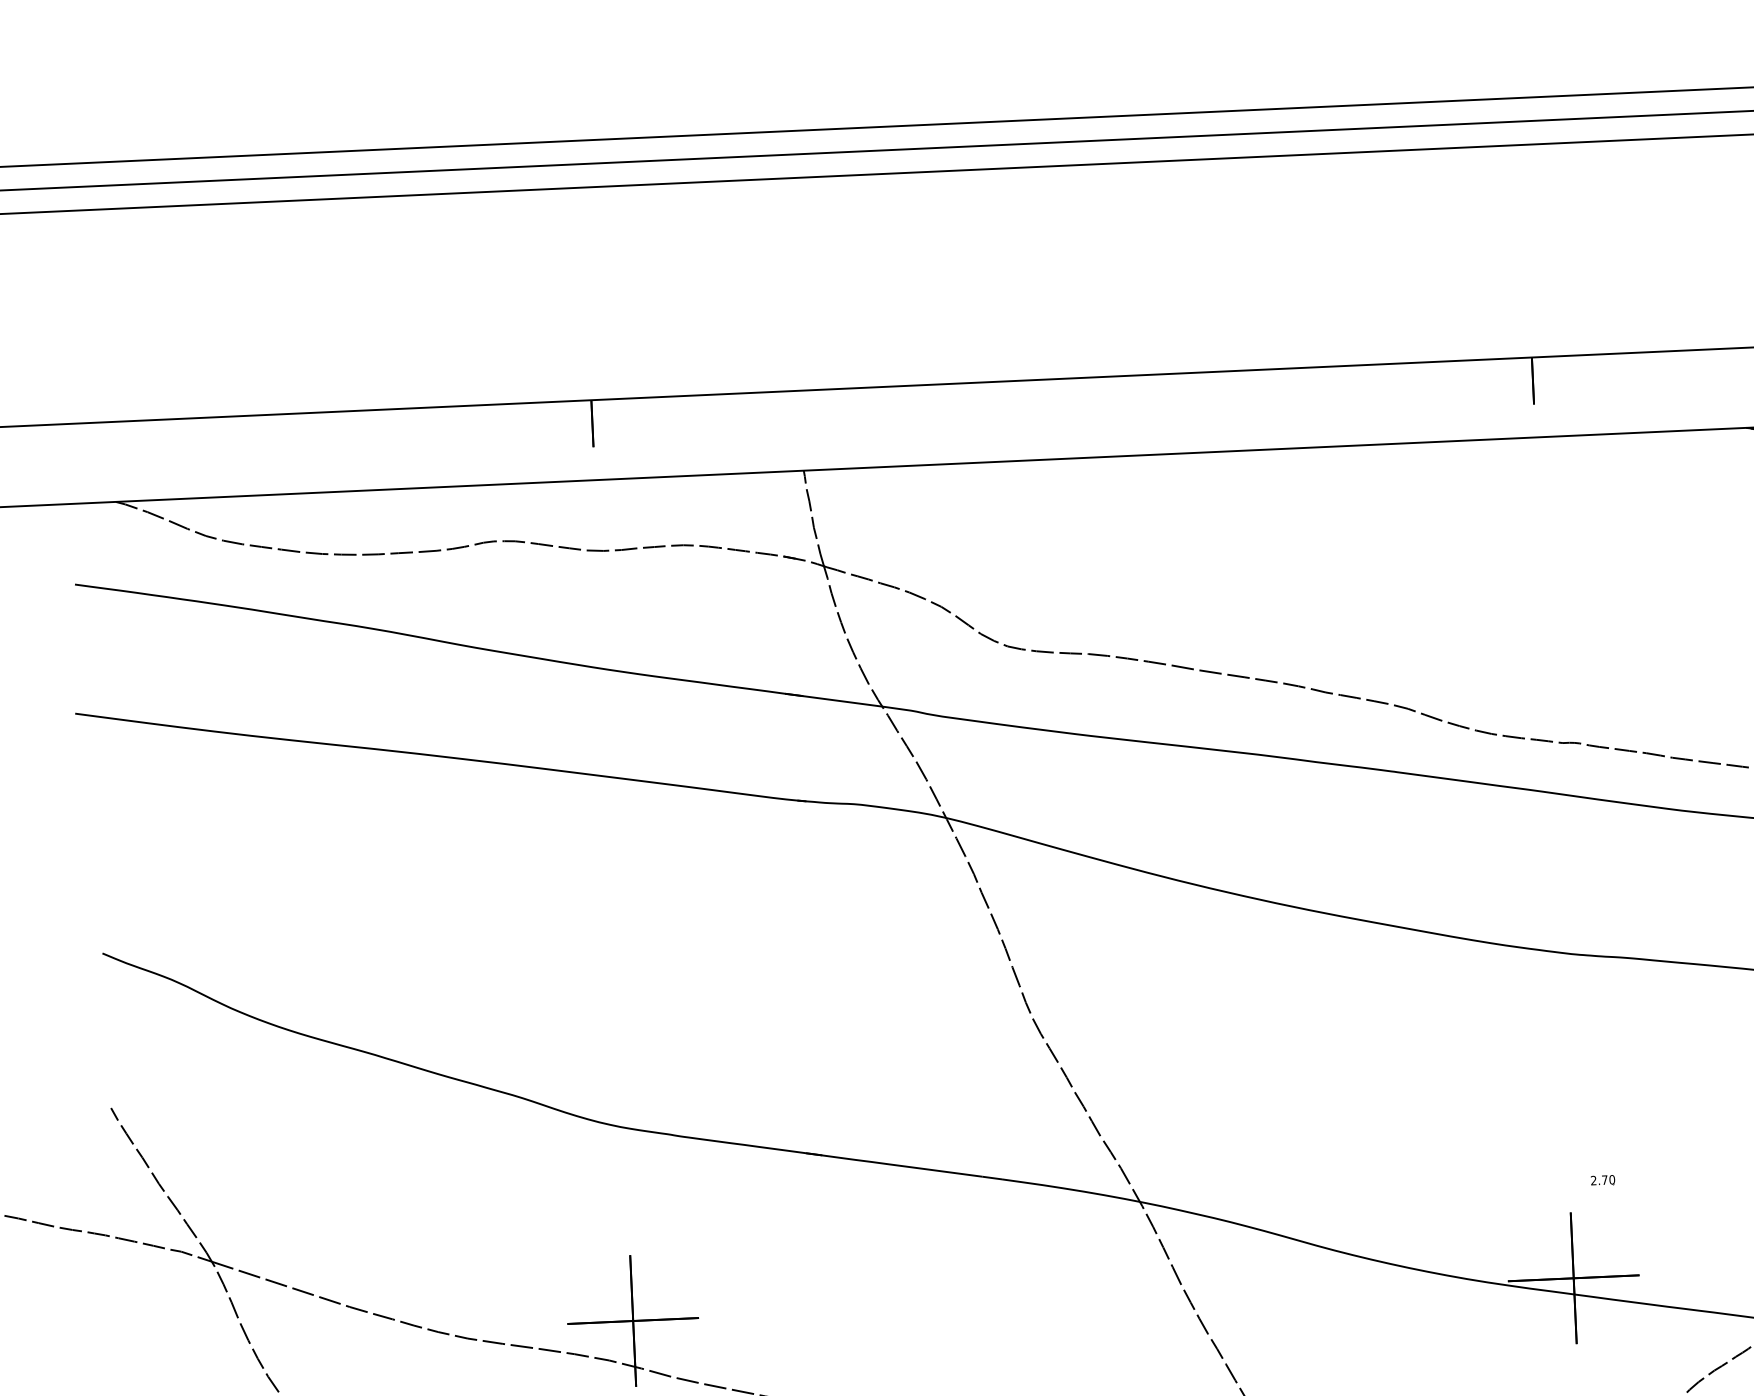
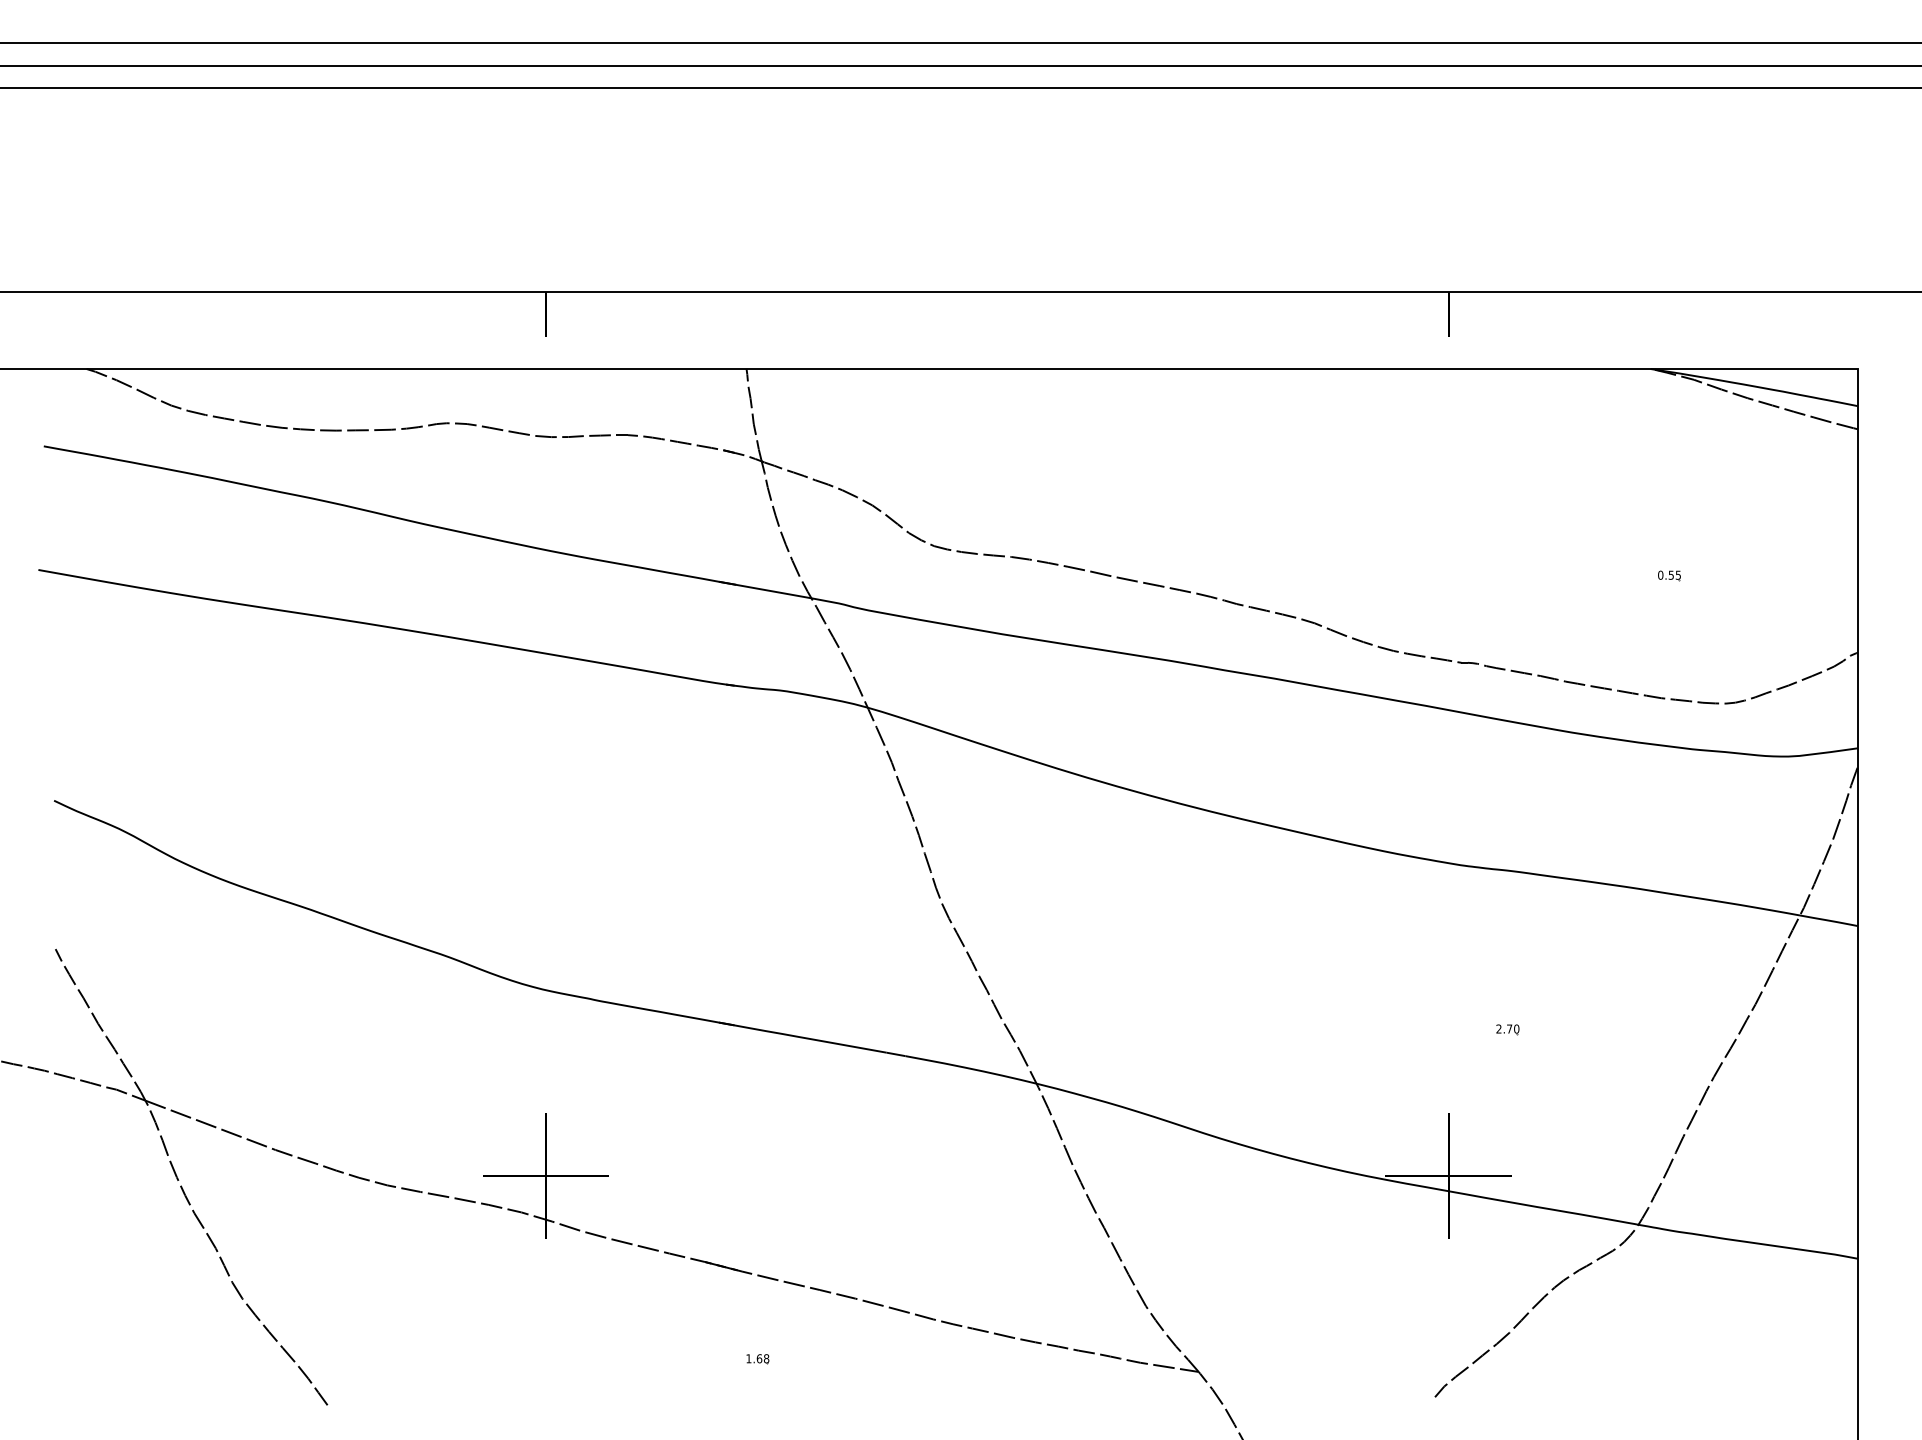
part: (1602, 1180) -> (1507, 1029), moved

